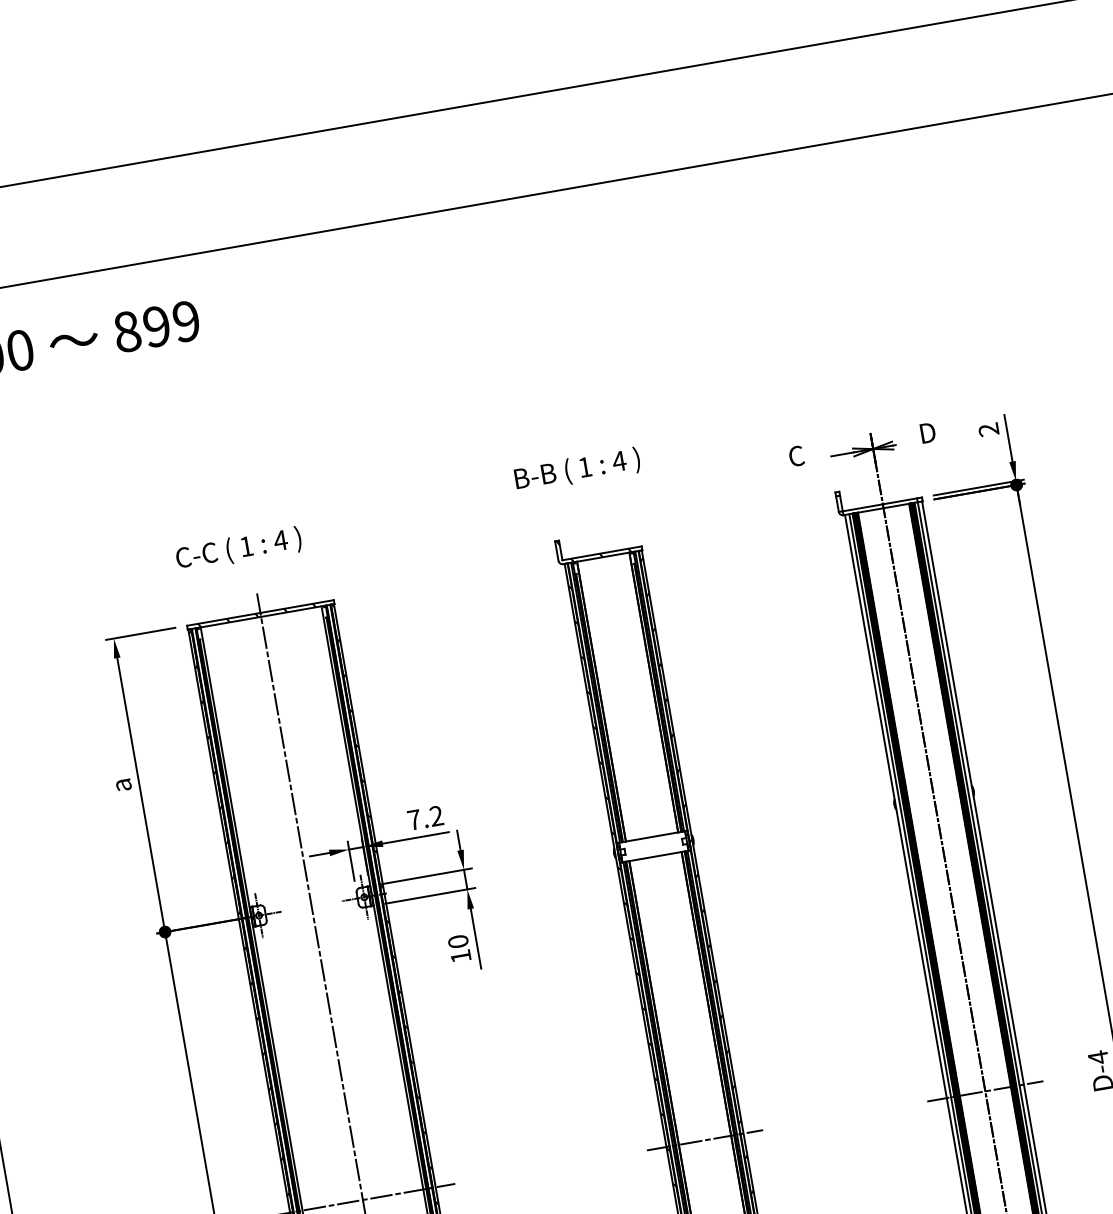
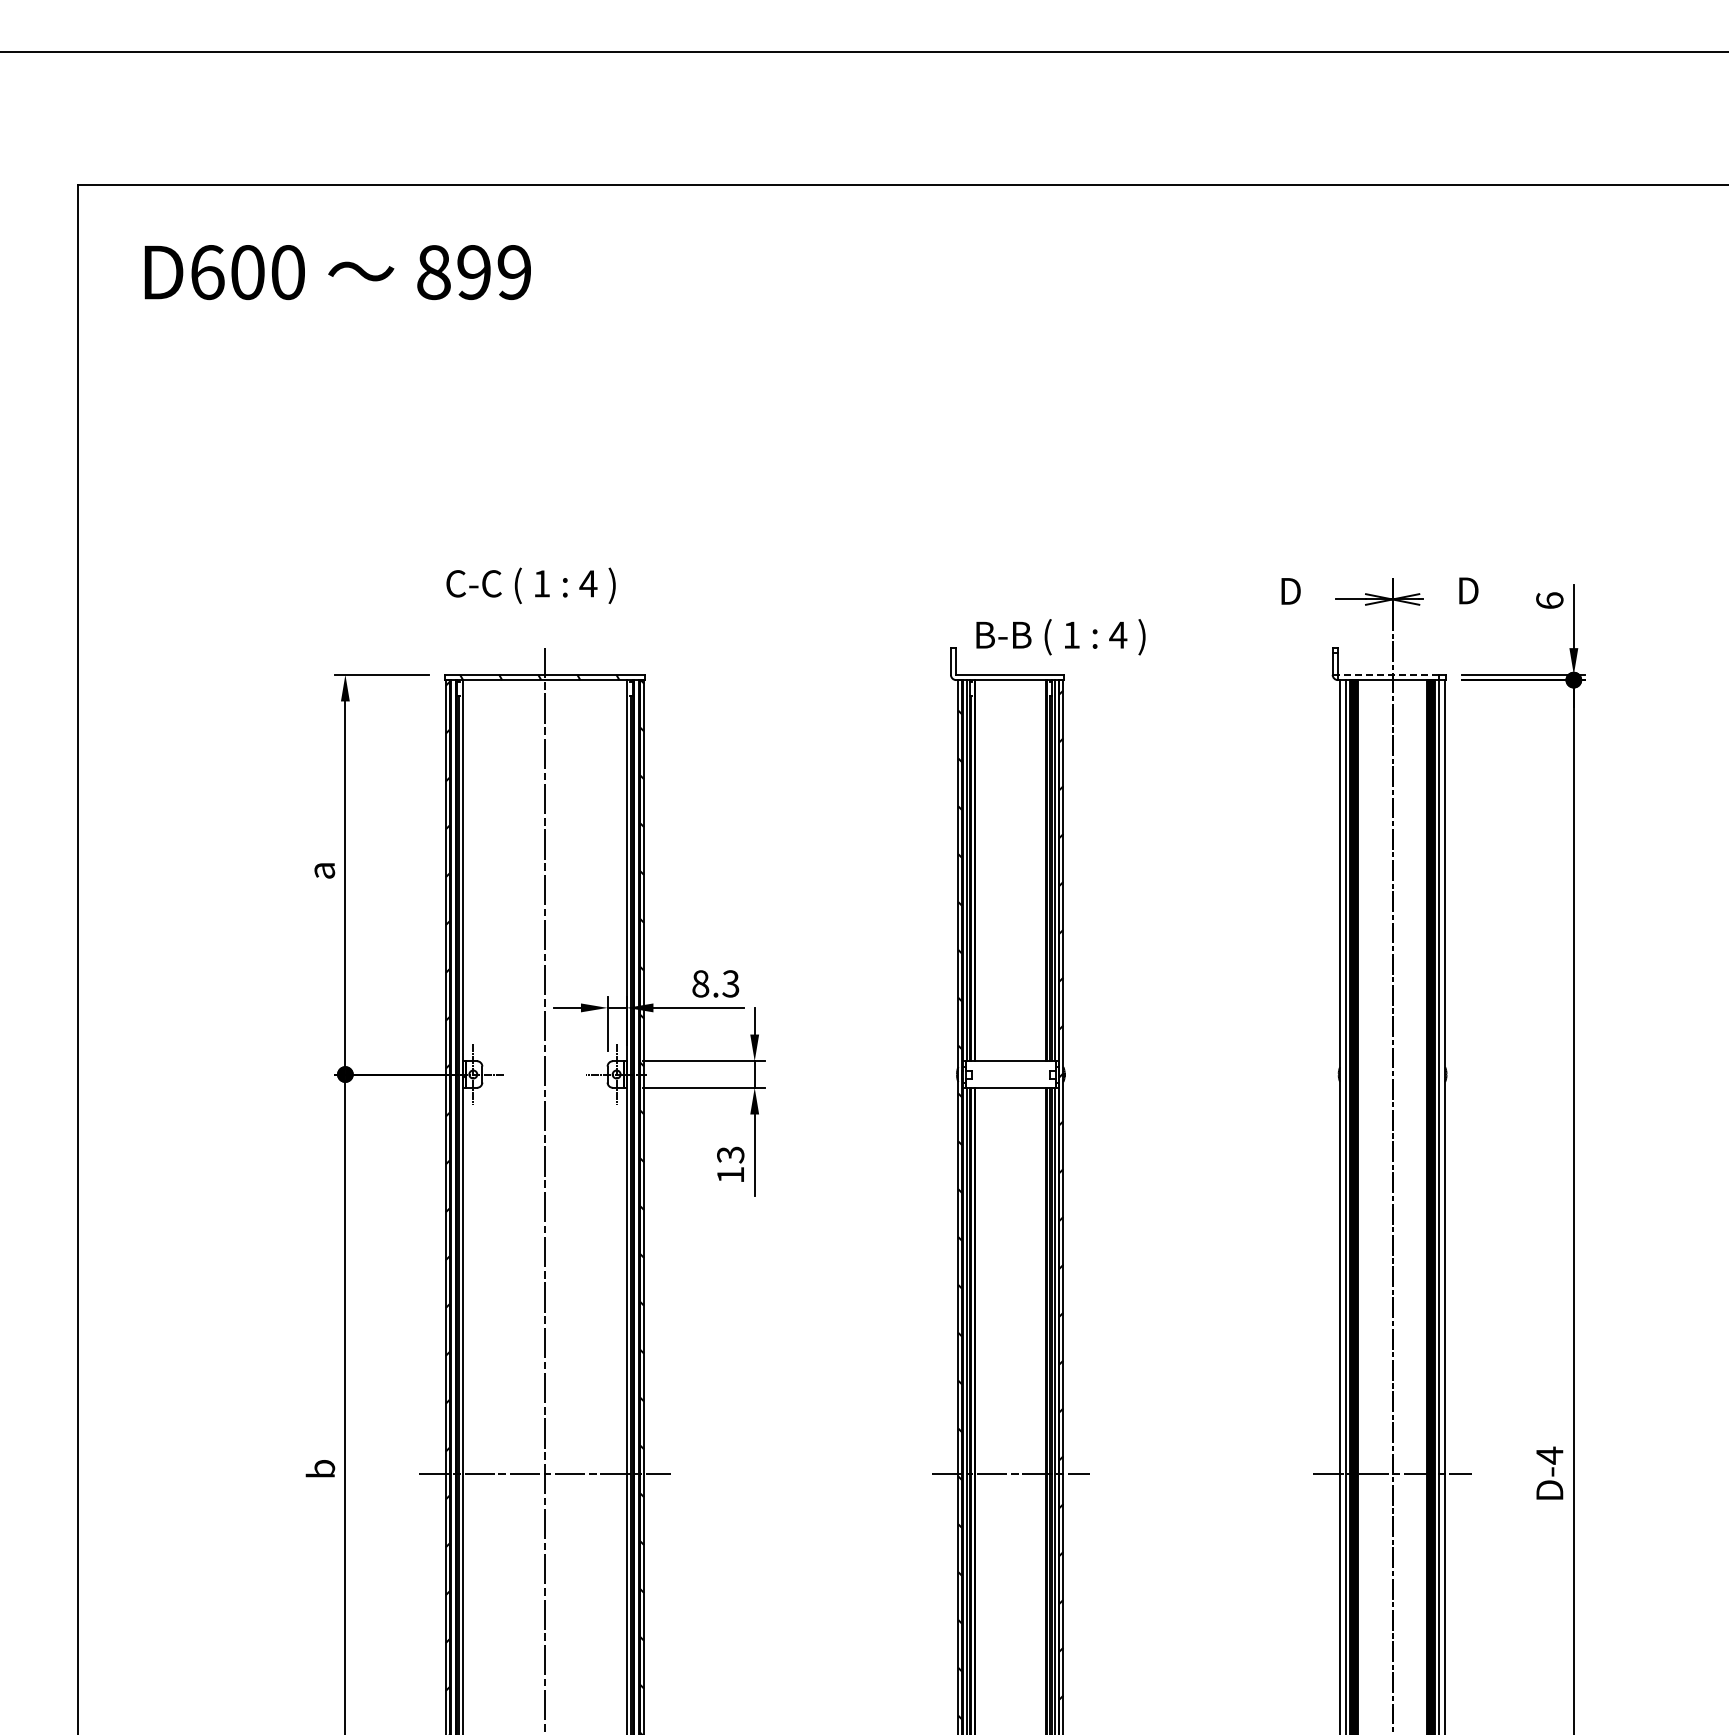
text: (988, 429) -> (1549, 600), 2 -> 6
text: (797, 456) -> (1290, 591), C -> D
text: (577, 470) -> (1060, 637), moved
line: (879, 504) -> (1388, 674), solid -> dashed
hatch: (593, 547) -> (1000, 664), removed
text: (425, 817) -> (715, 983), 7.2 -> 8.3
text: (458, 941) -> (730, 1154), 10 -> 13

